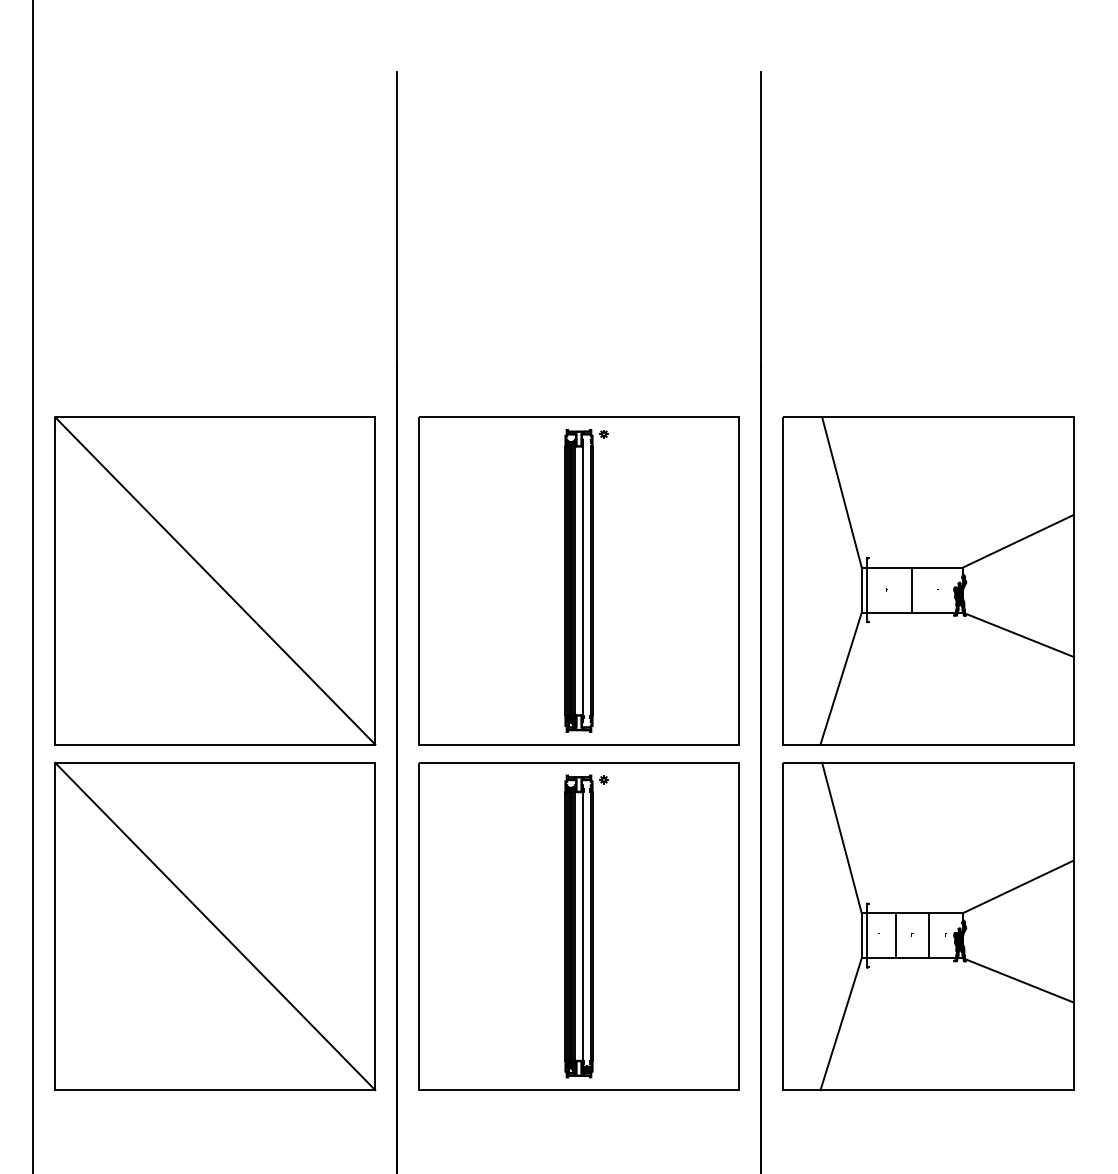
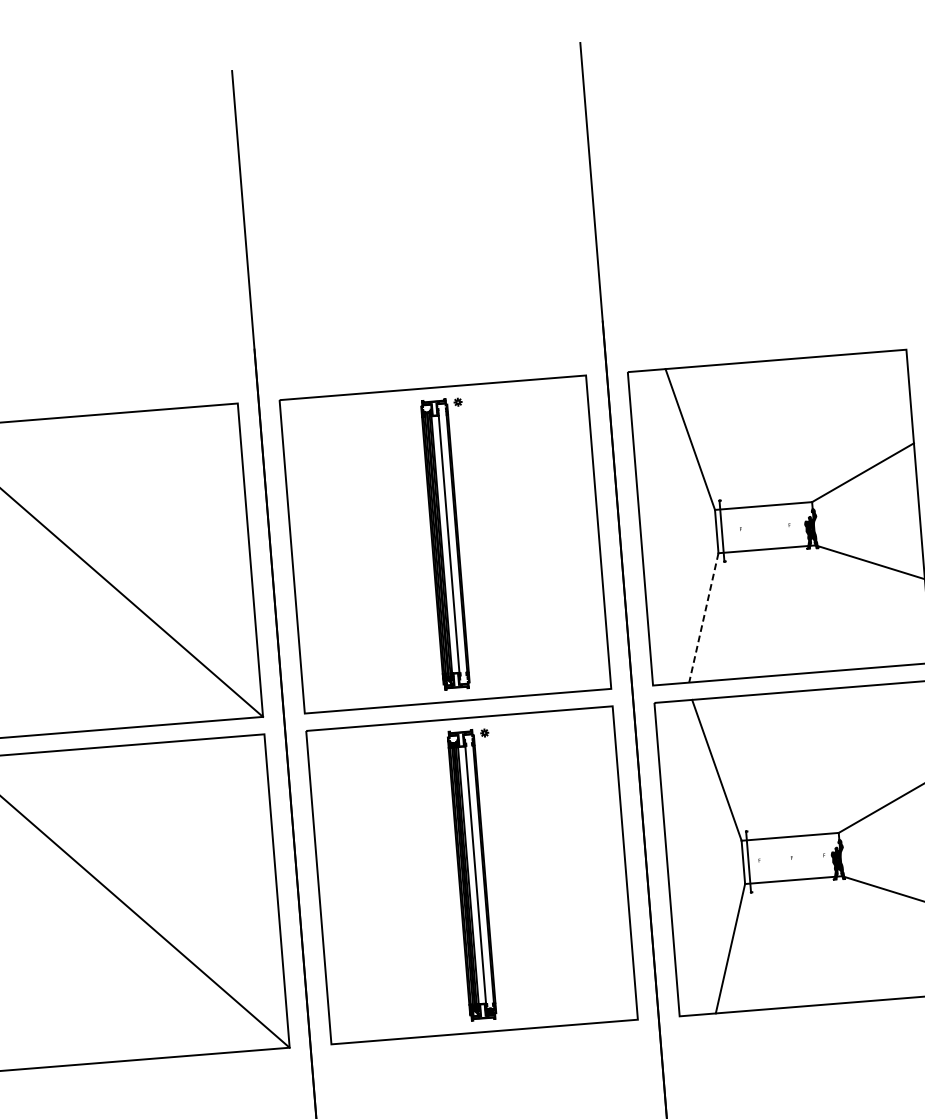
line: (912, 589) -> (765, 527), removed
line: (840, 679) -> (703, 618), solid -> dashed
line: (895, 935) -> (775, 859), removed
line: (929, 935) -> (808, 856), removed

